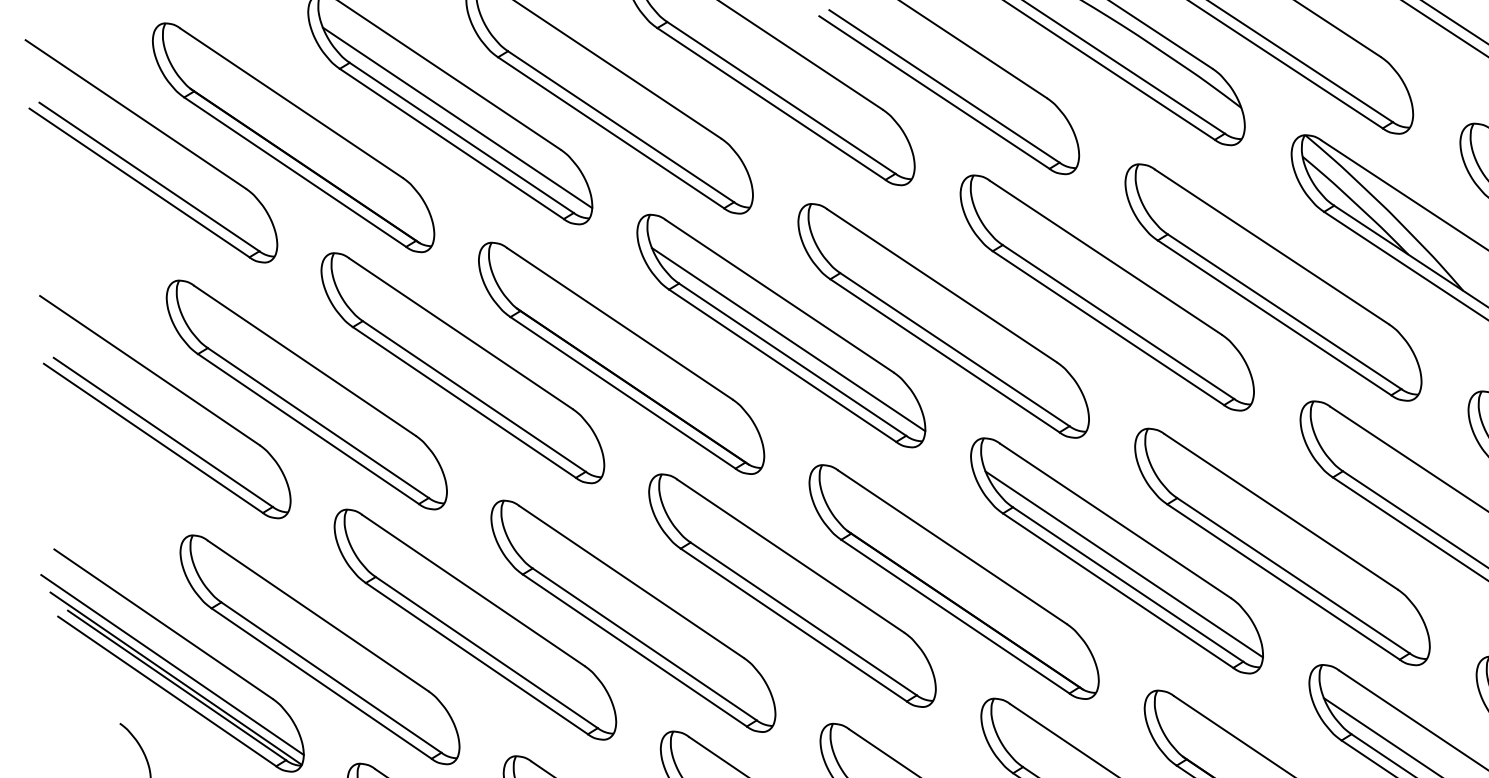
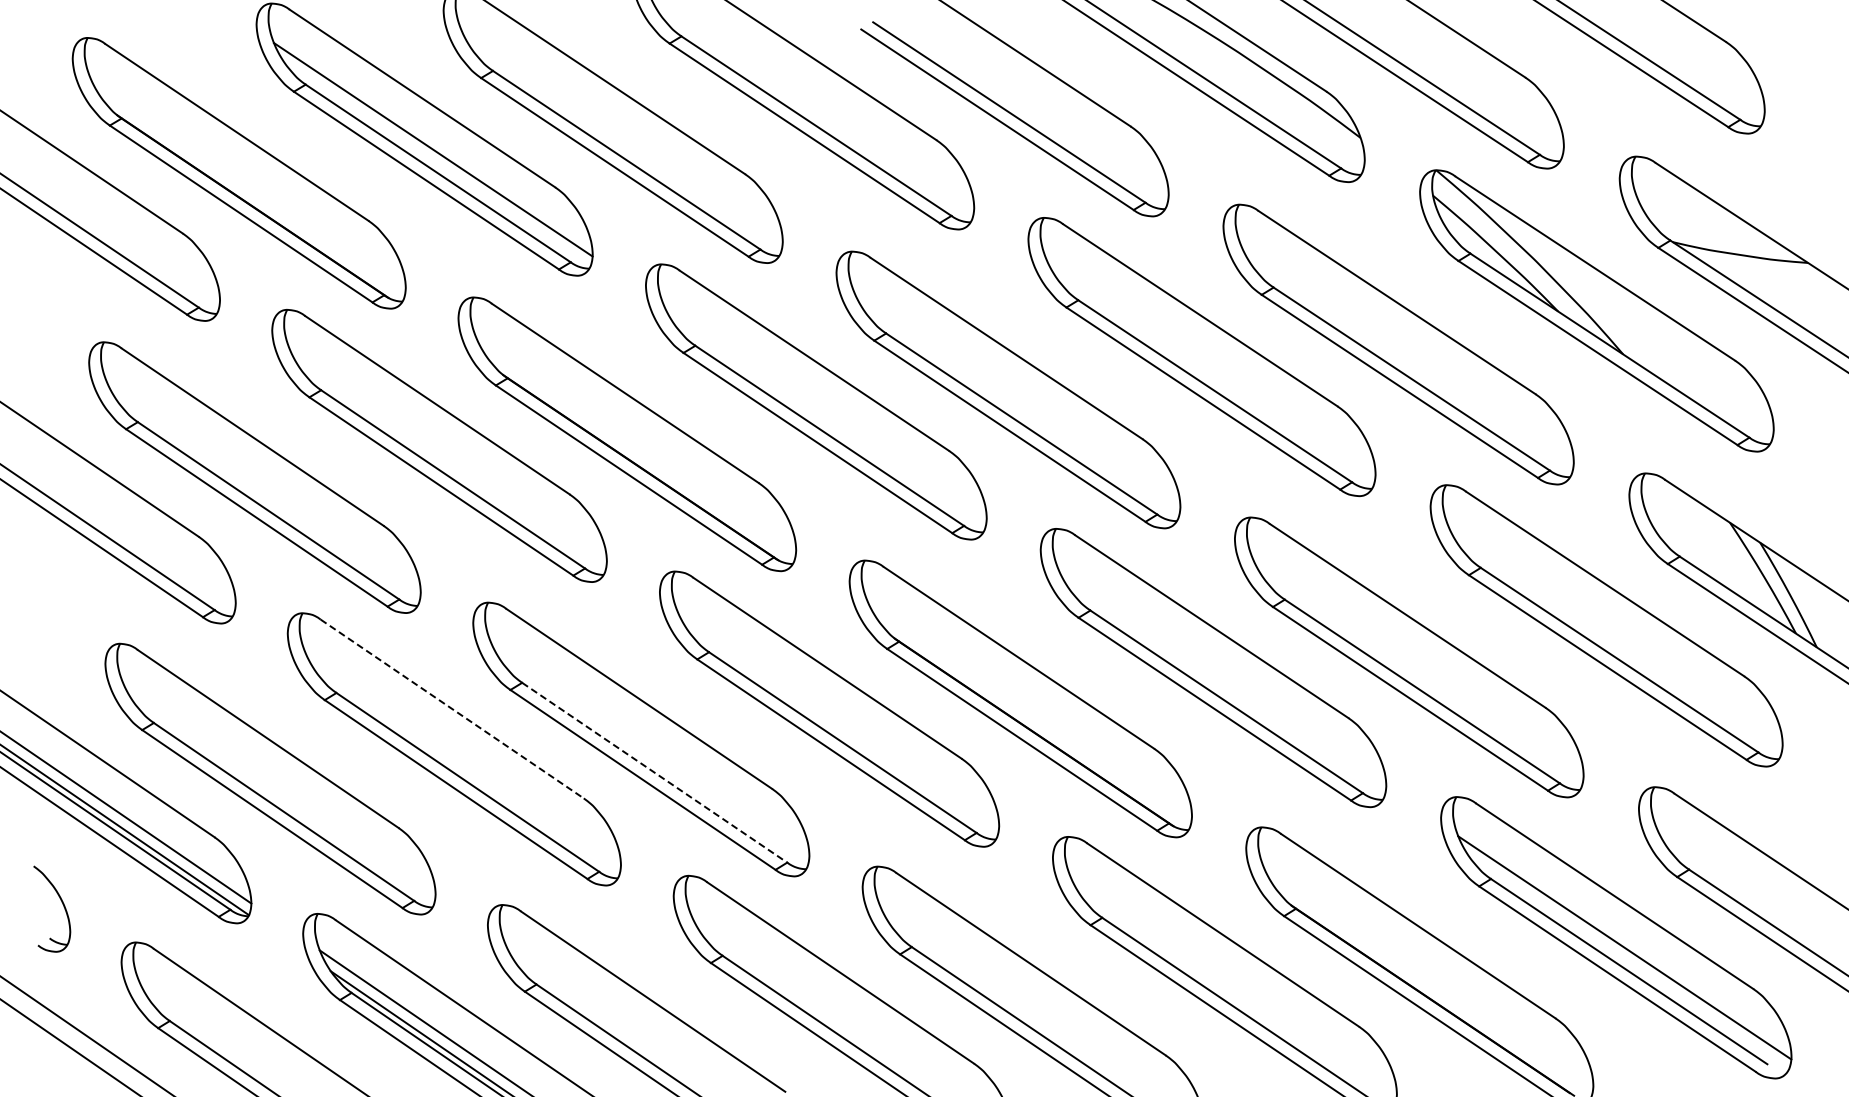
line: (788, 339) -> (824, 411), removed
line: (1123, 564) -> (1221, 678), removed
line: (473, 590) -> (452, 709), solid -> dashed
line: (645, 645) -> (655, 773), solid -> dashed

